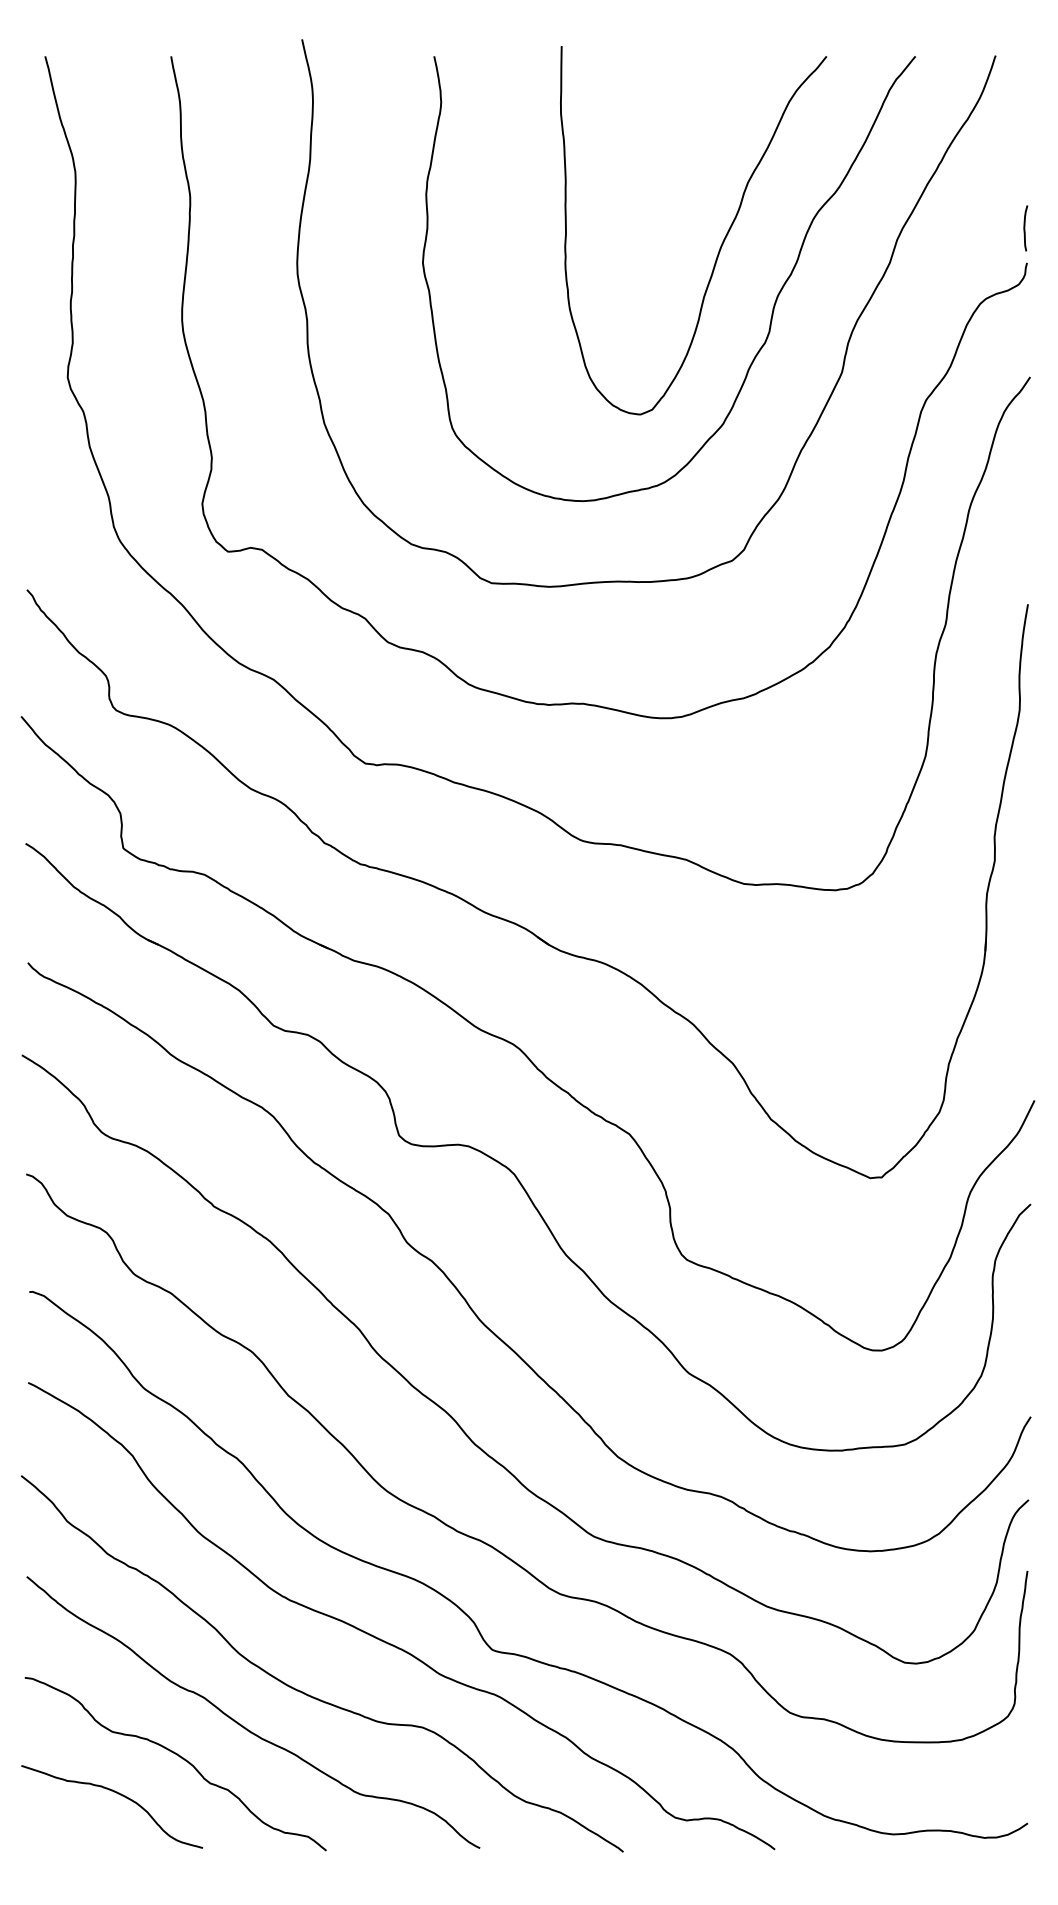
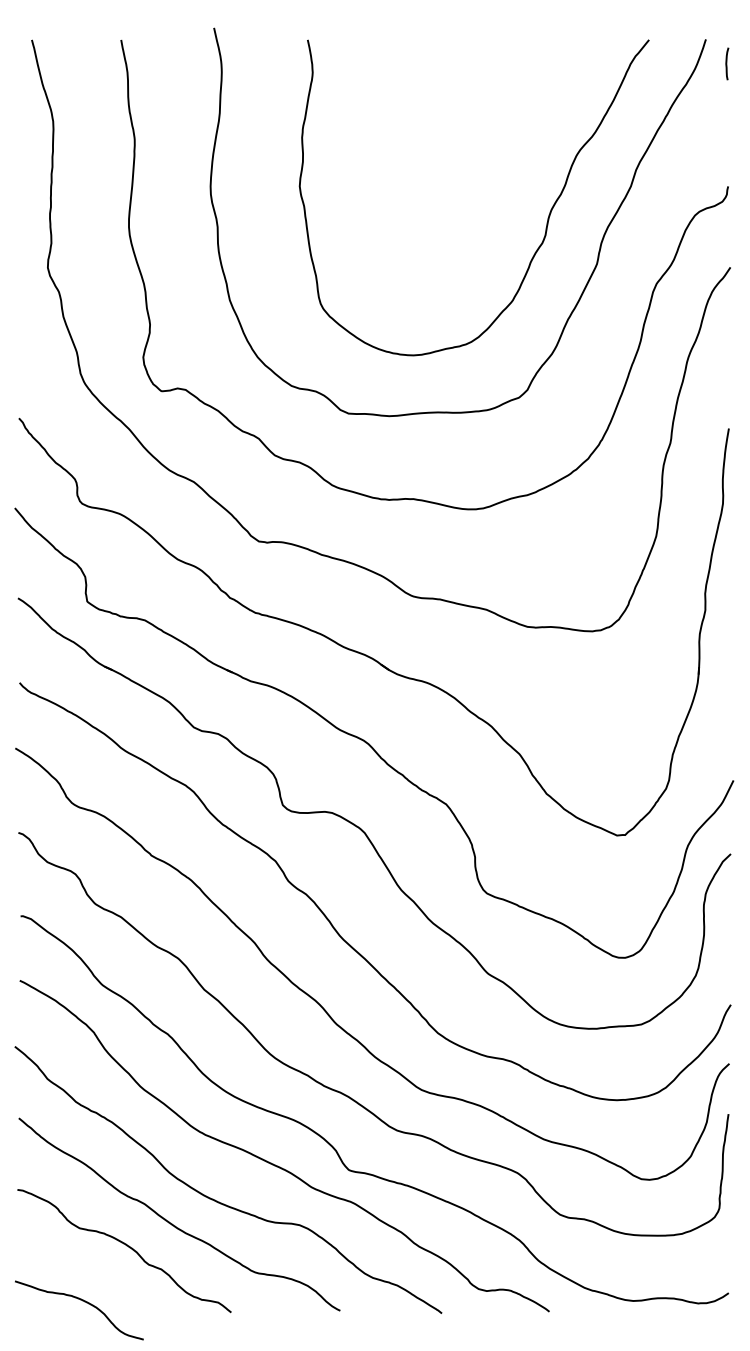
curve: (1026, 227) -> (727, 63), moved
curve: (721, 241) -> (511, 171), removed
curve: (119, 1795) -> (84, 1302), moved

